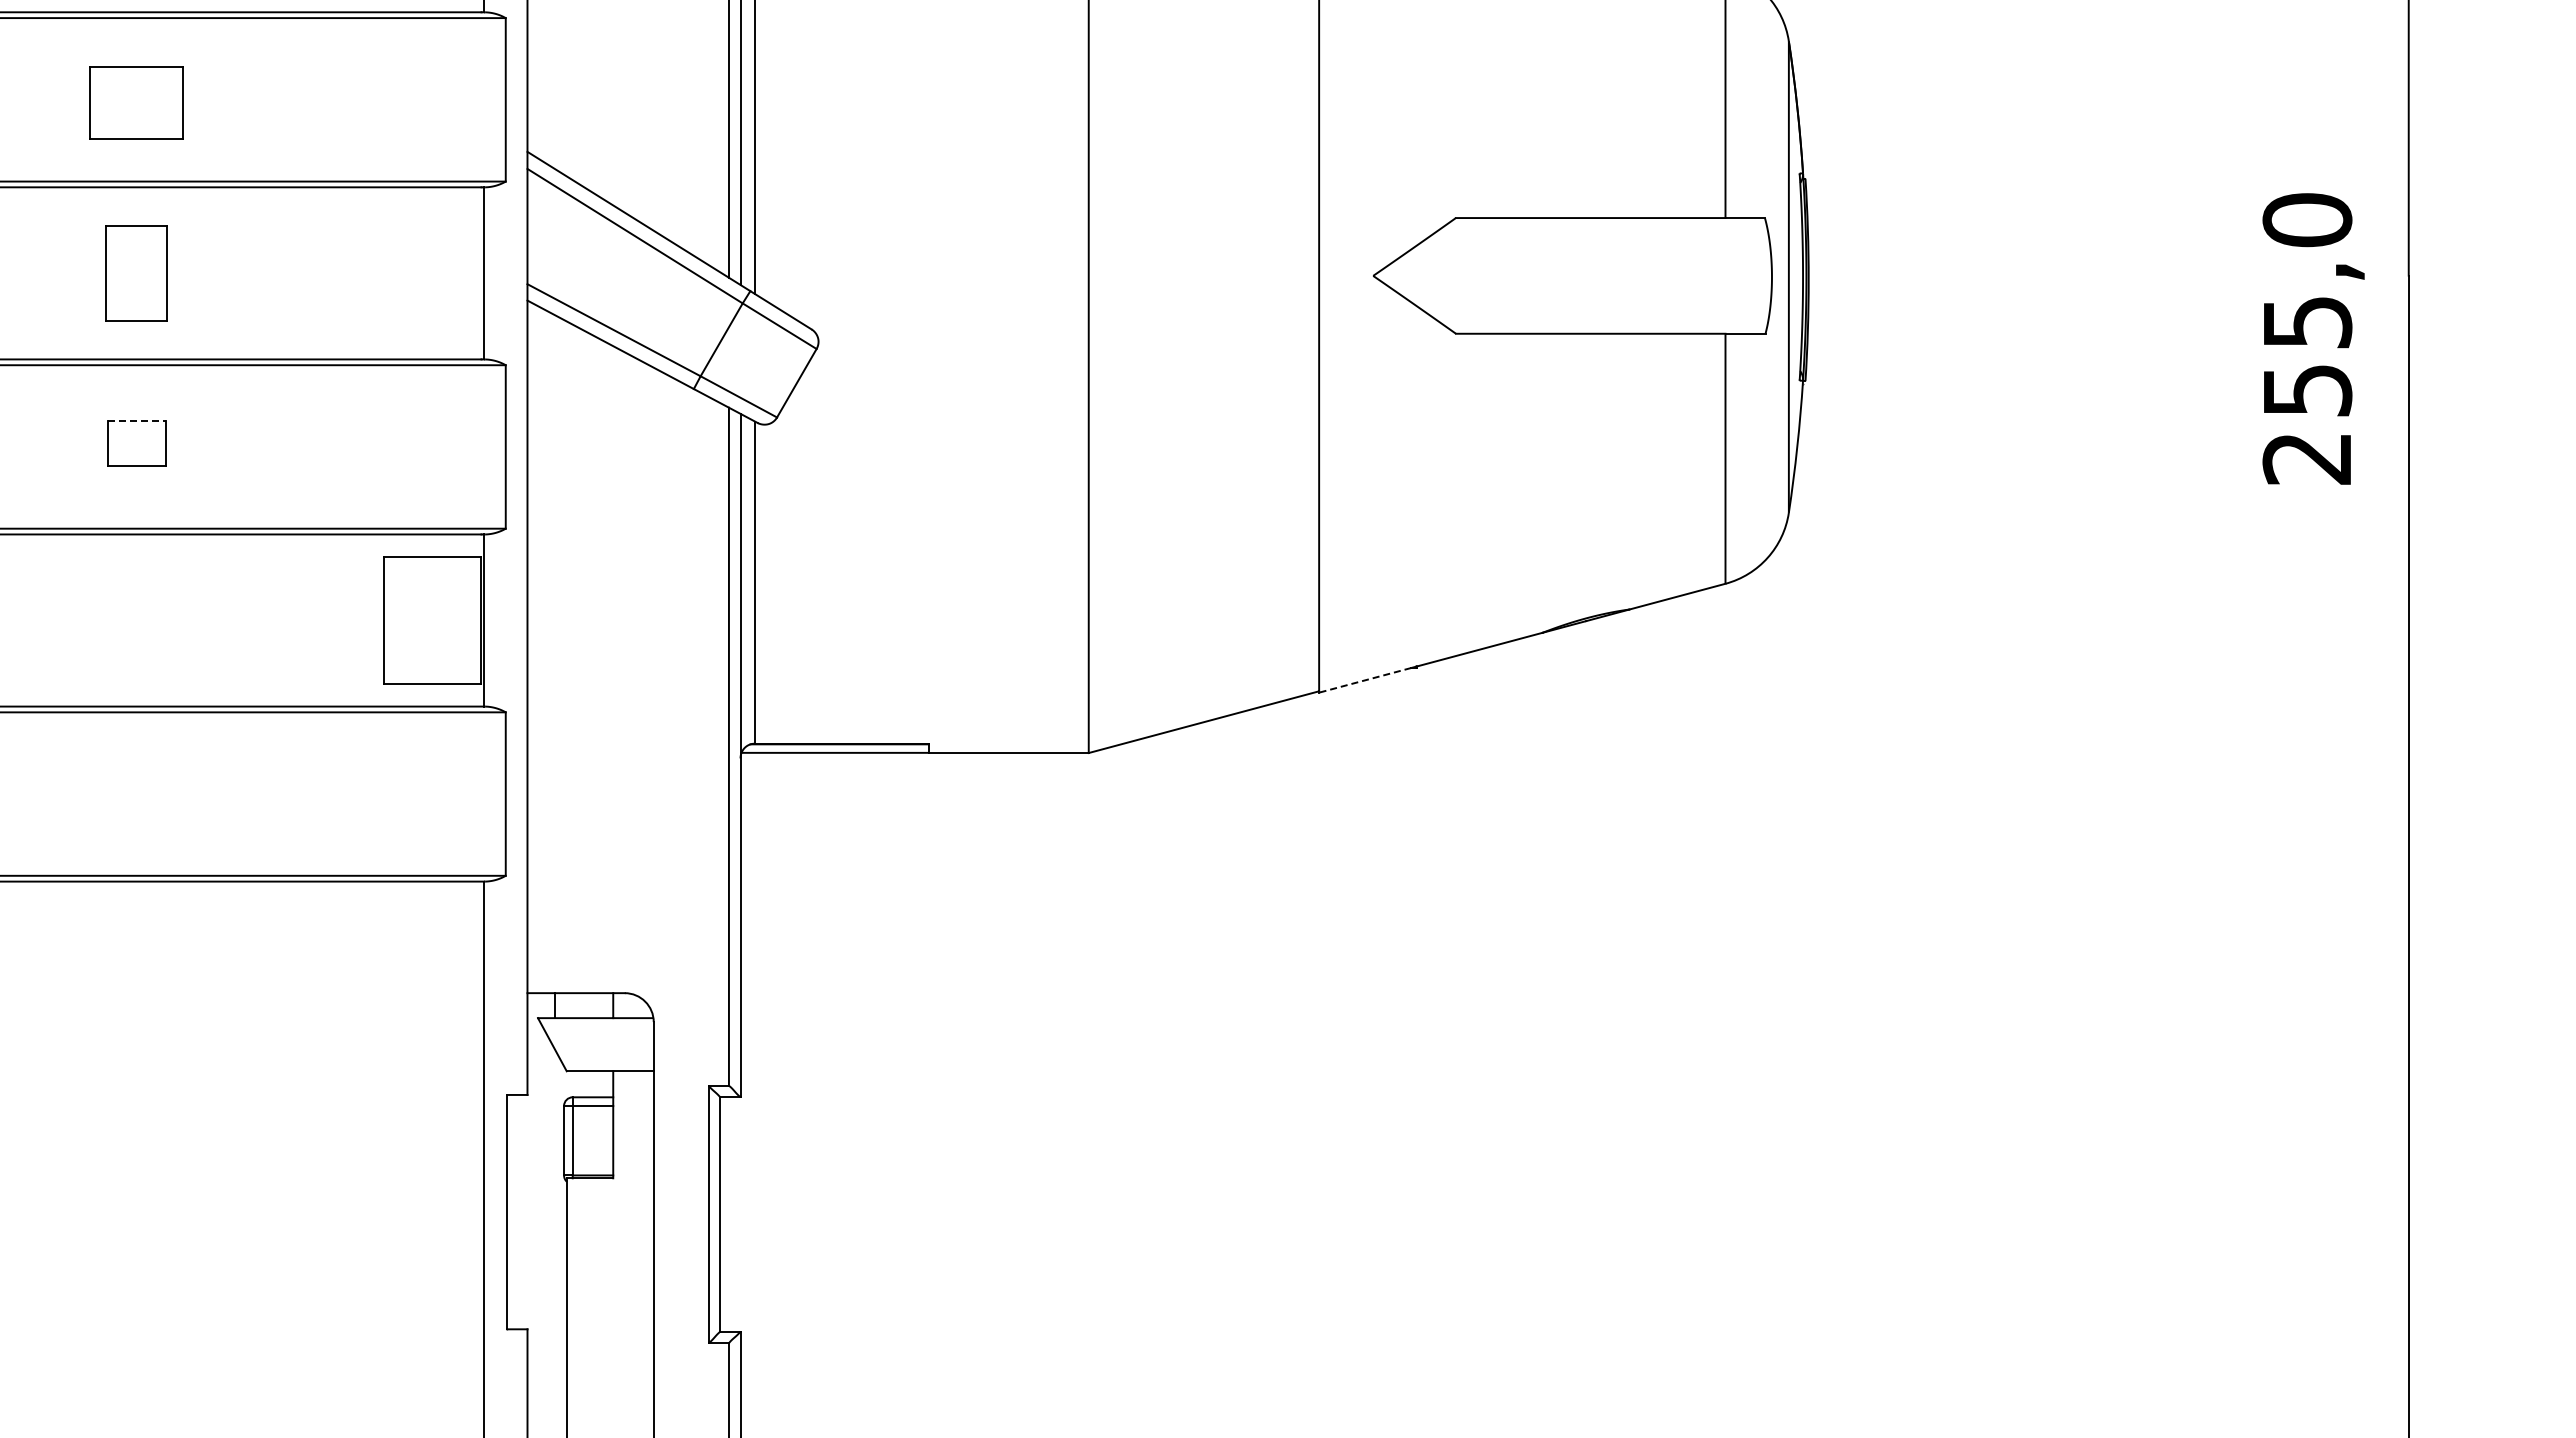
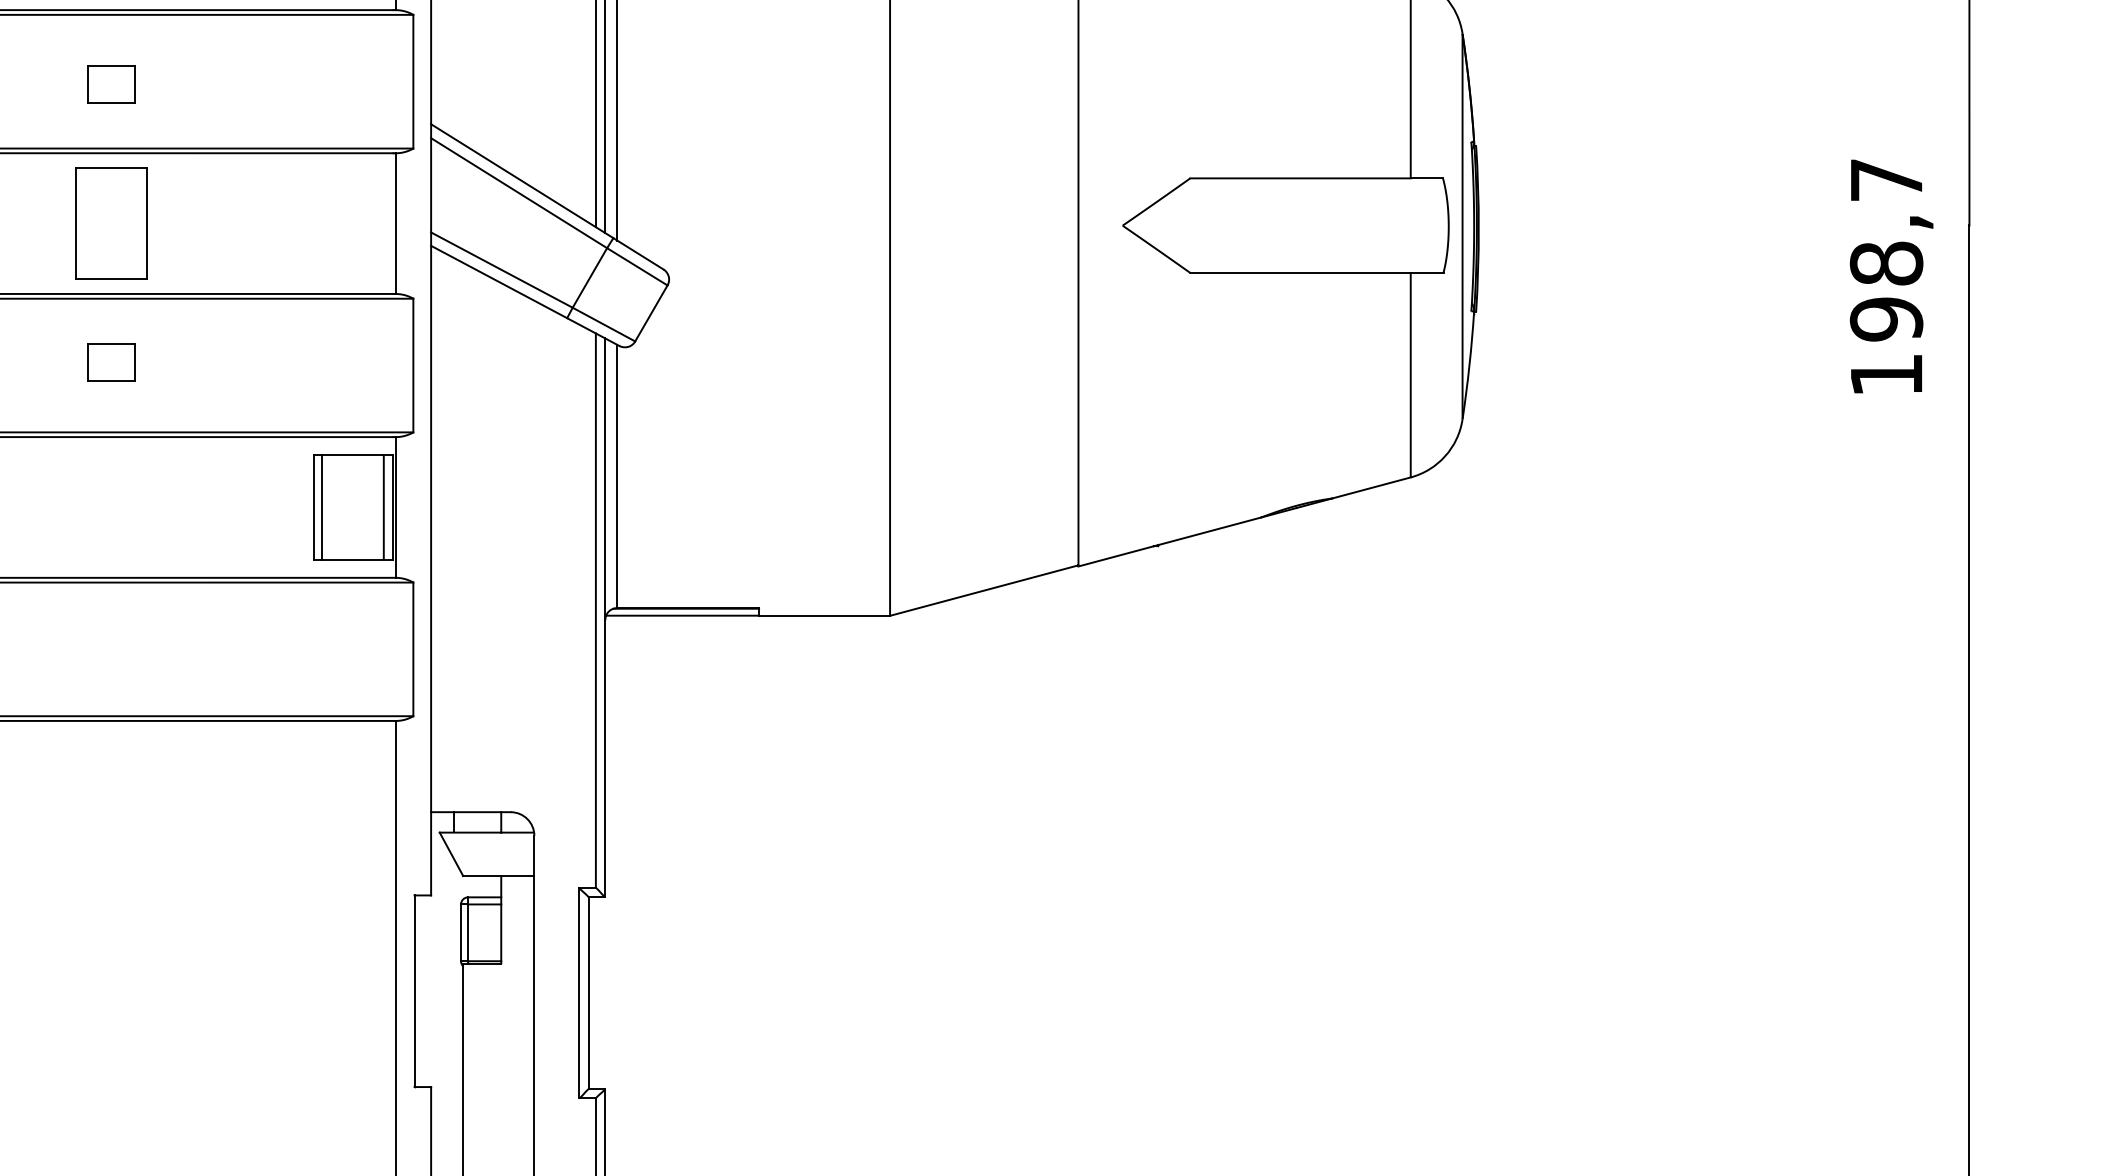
part: (136, 103) -> (111, 84), size x0.62
part: (136, 272) -> (111, 222), size x1.43
text: (2307, 338) -> (1886, 276), 255,0 -> 198,7
line: (136, 420) -> (111, 343), dashed -> solid
line: (394, 620) -> (322, 507), added
line: (469, 620) -> (383, 507), added
line: (1365, 680) -> (1116, 556), dashed -> solid

